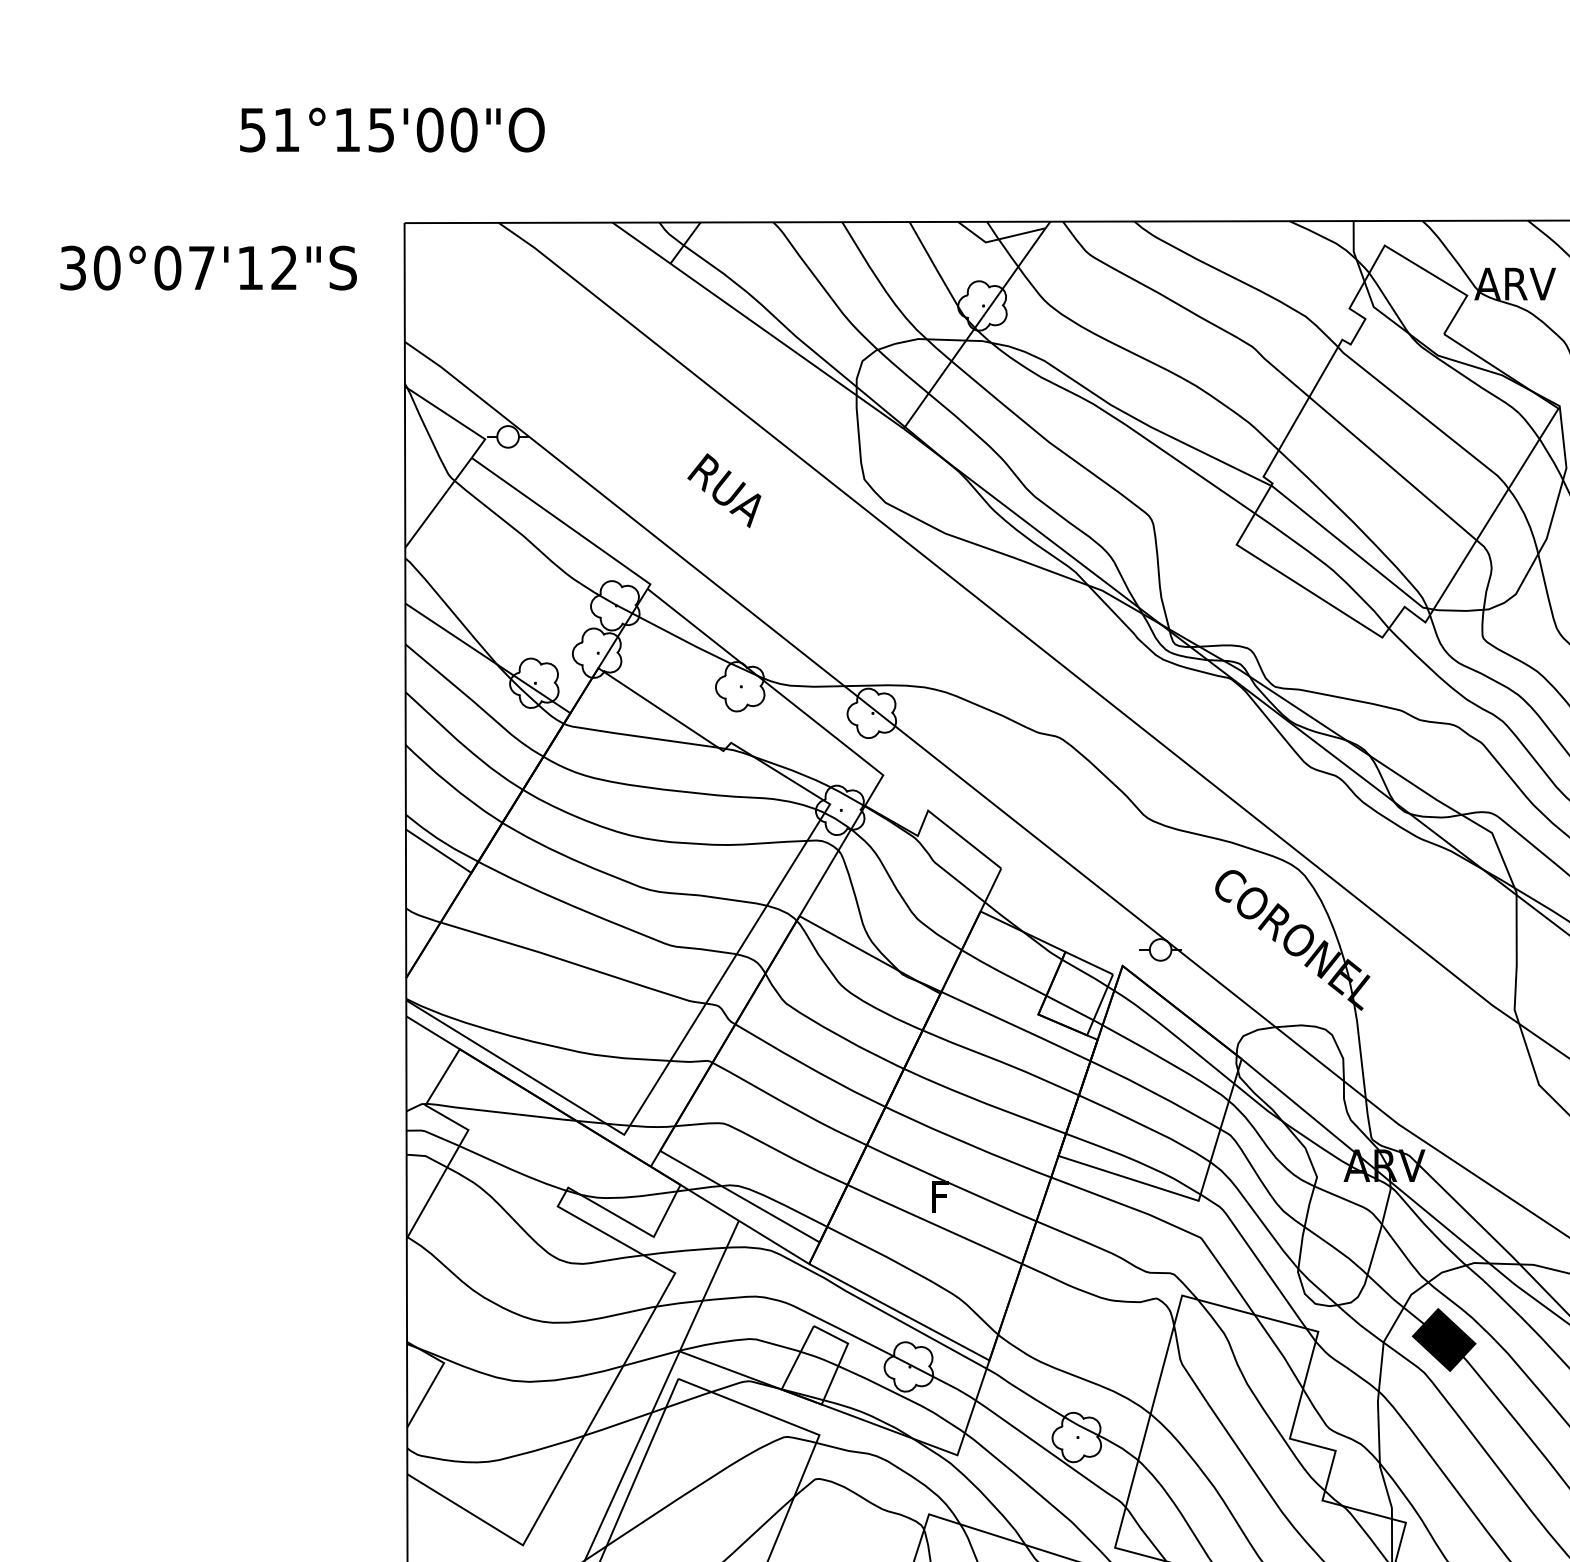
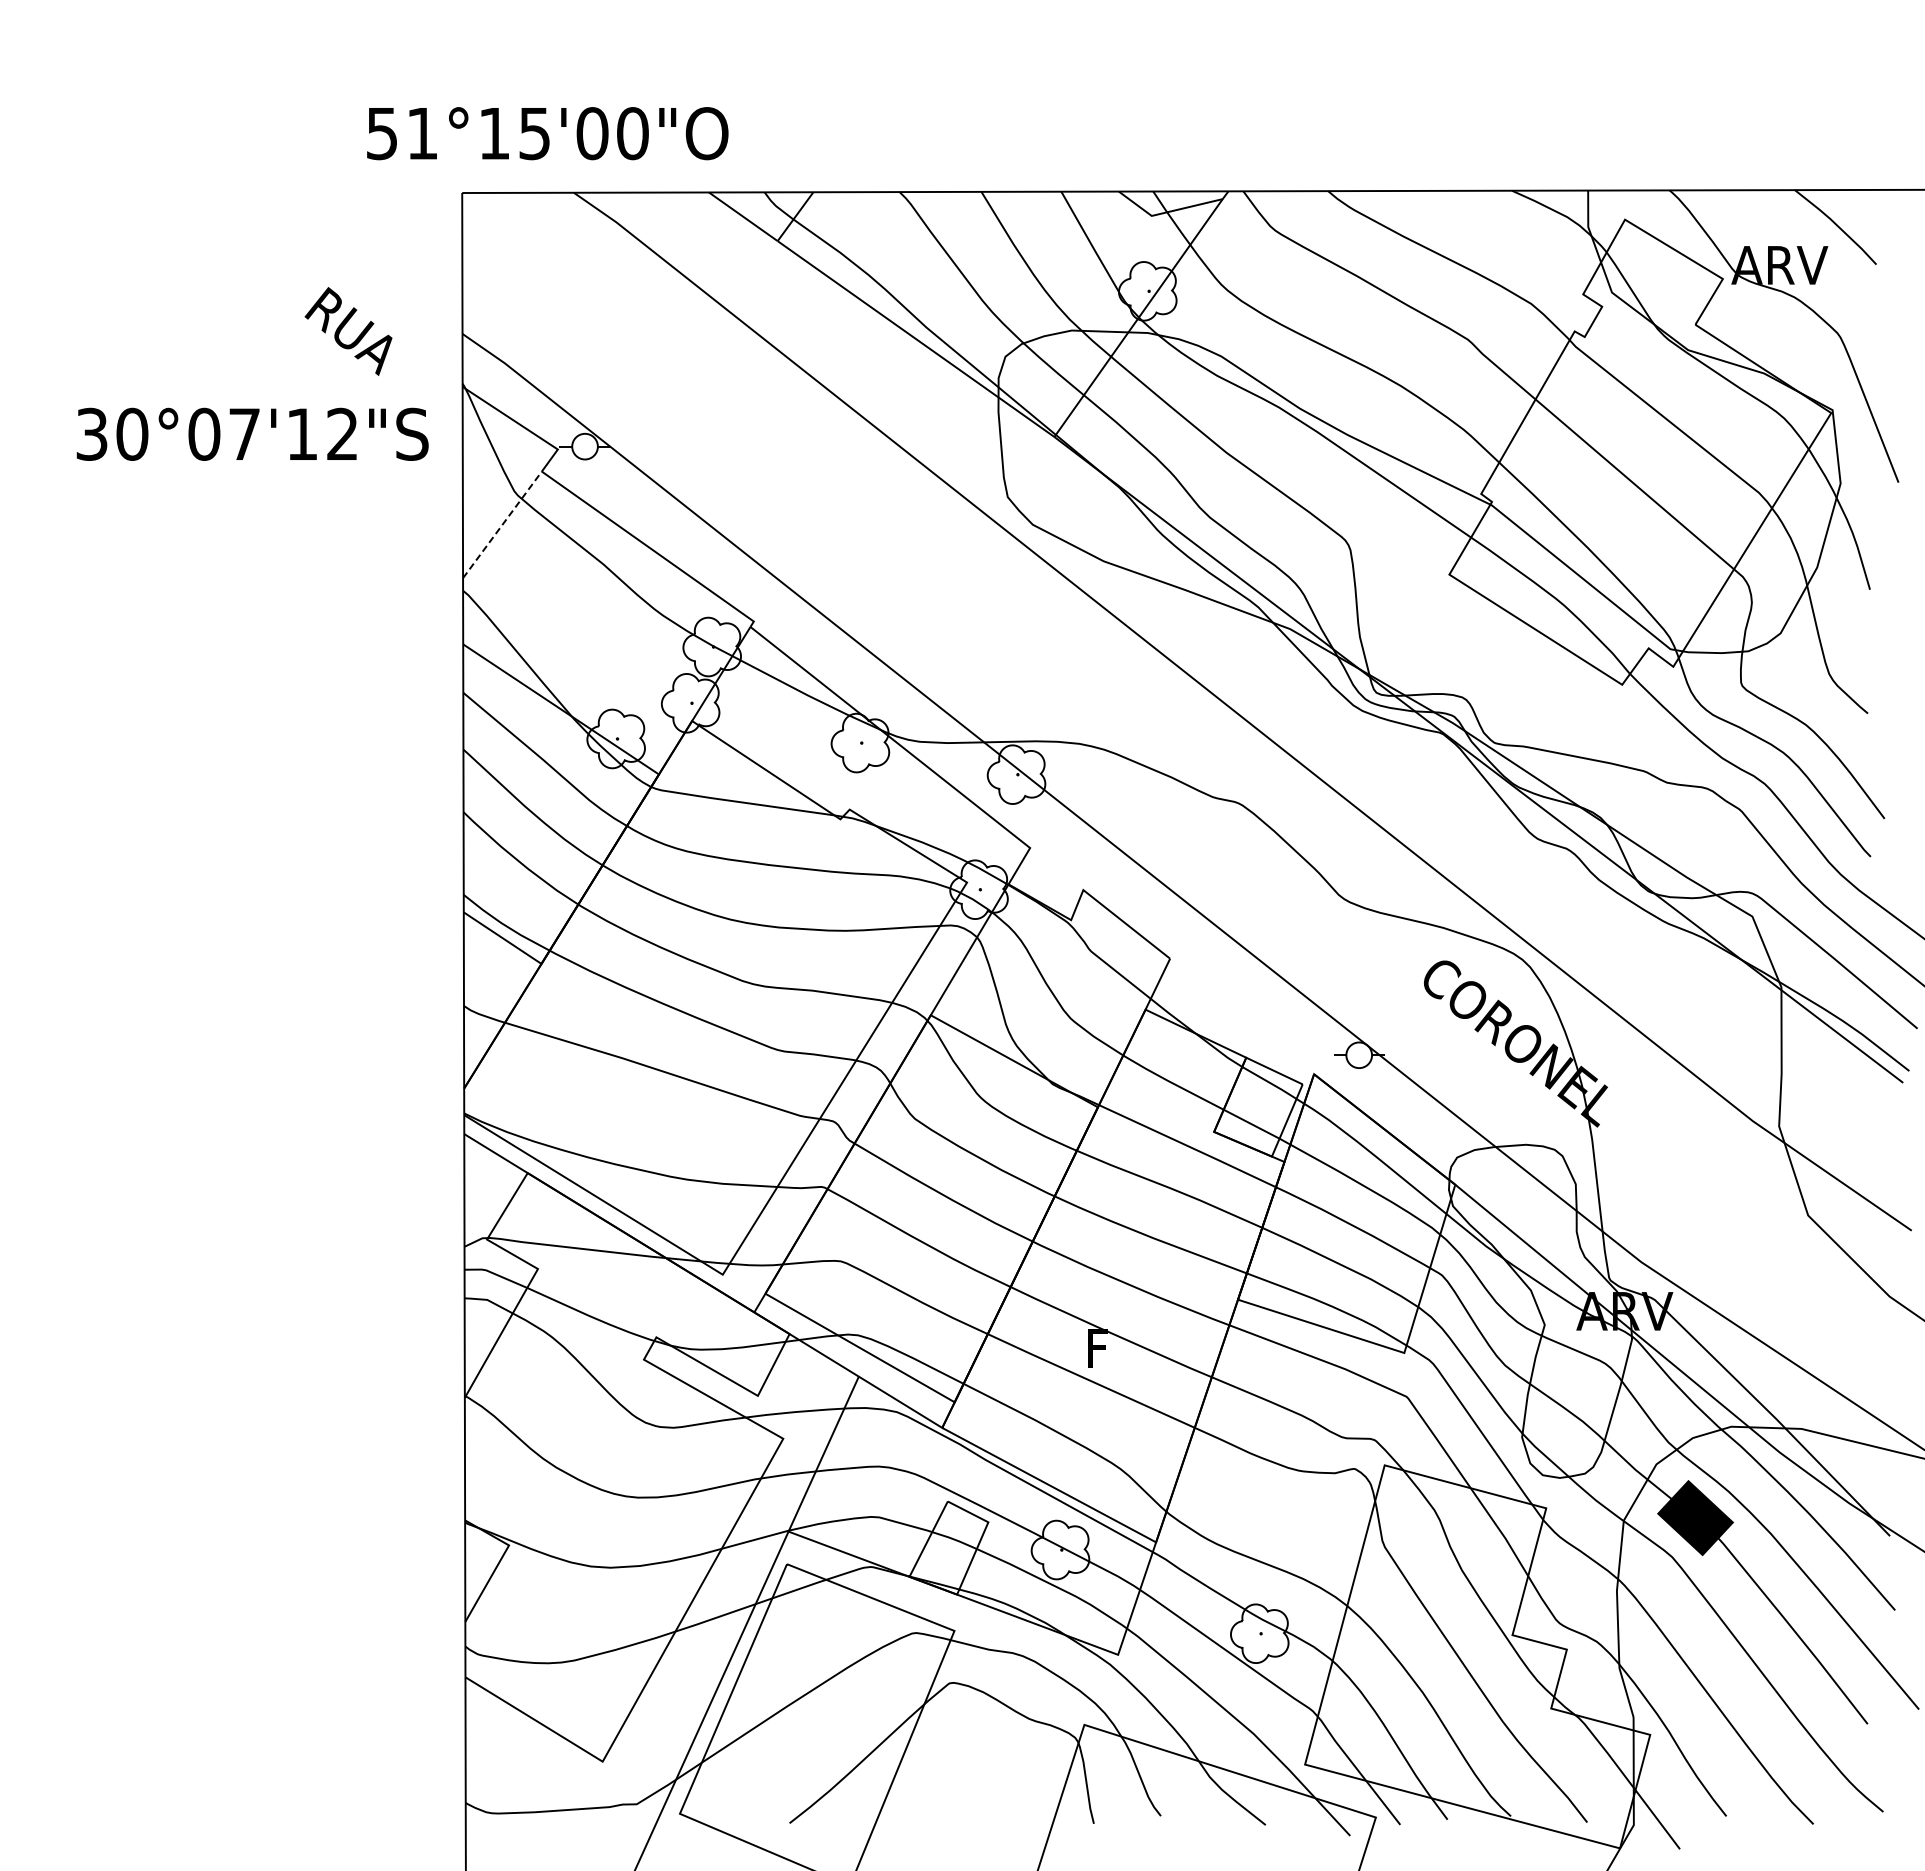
text: (392, 129) -> (547, 133), moved
text: (208, 267) -> (252, 433), moved
text: (724, 490) -> (348, 331), moved
line: (438, 502) -> (502, 524), solid -> dashed

